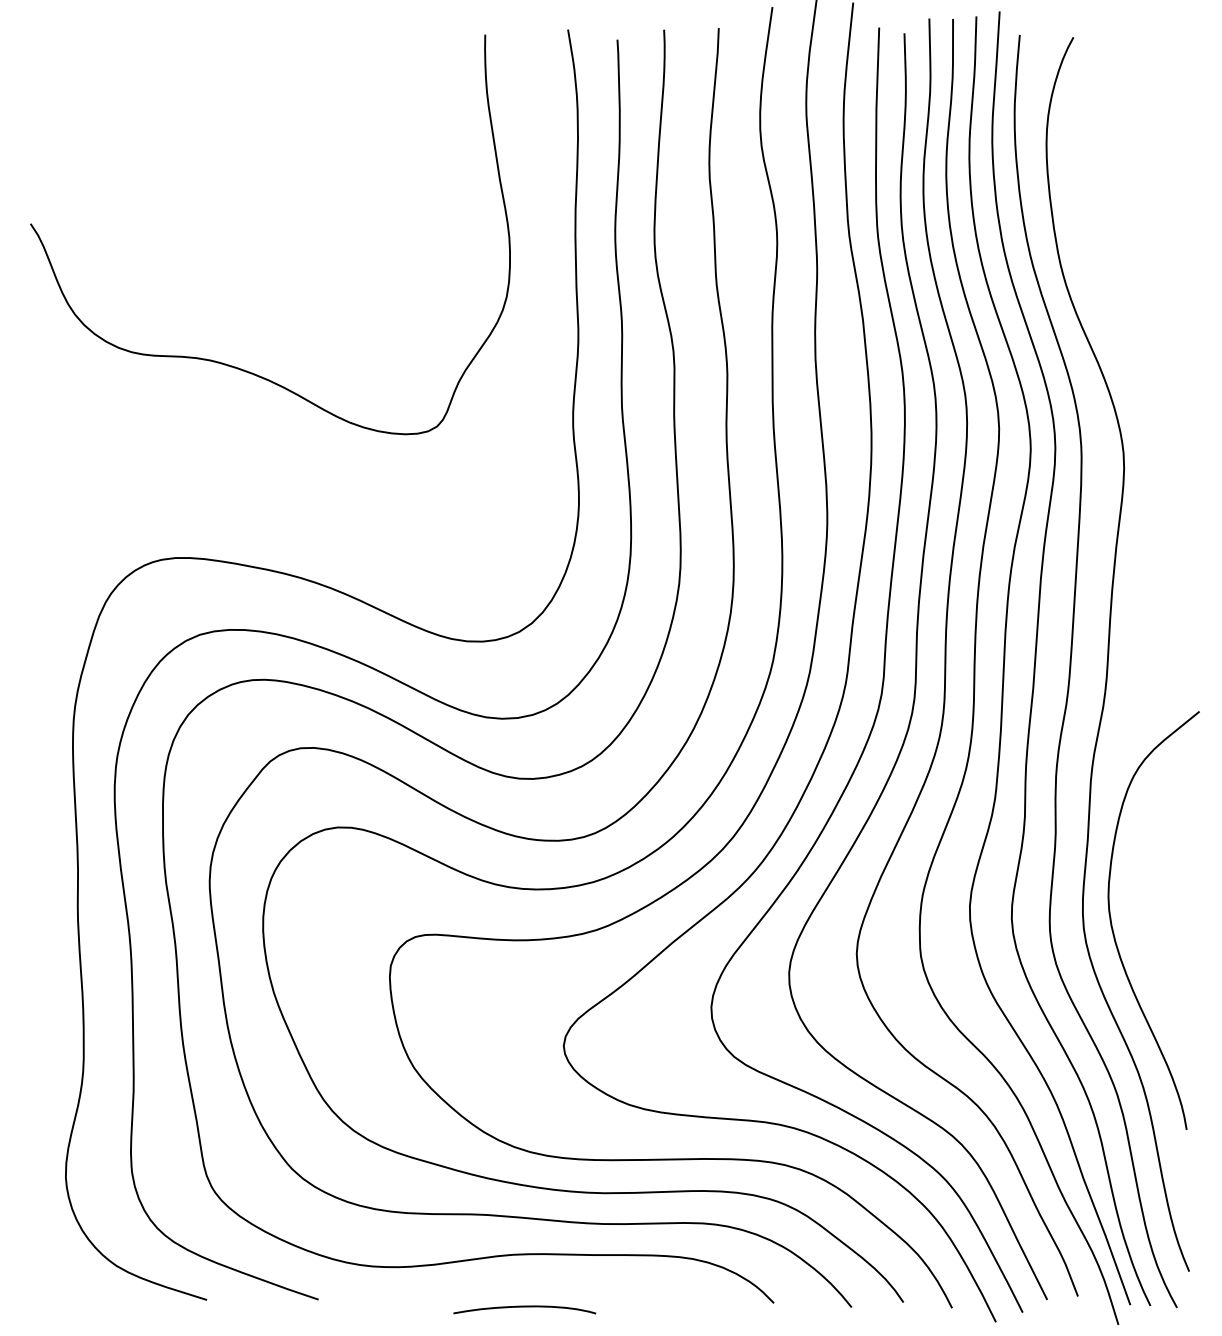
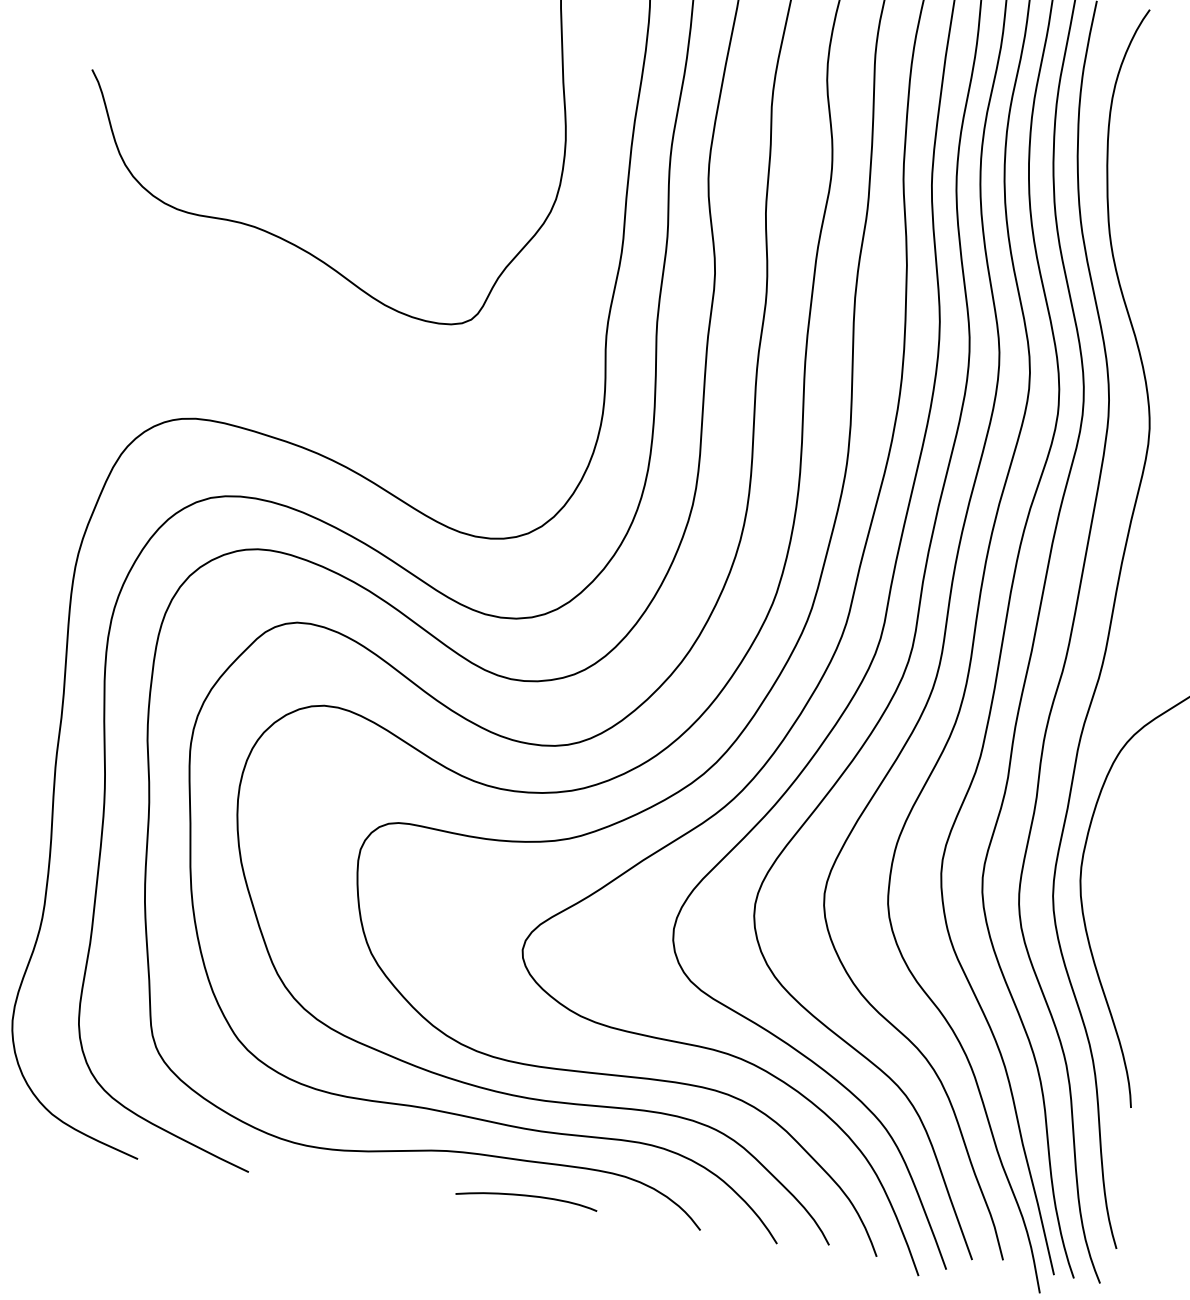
curve: (524, 1307) -> (526, 1196), moved

